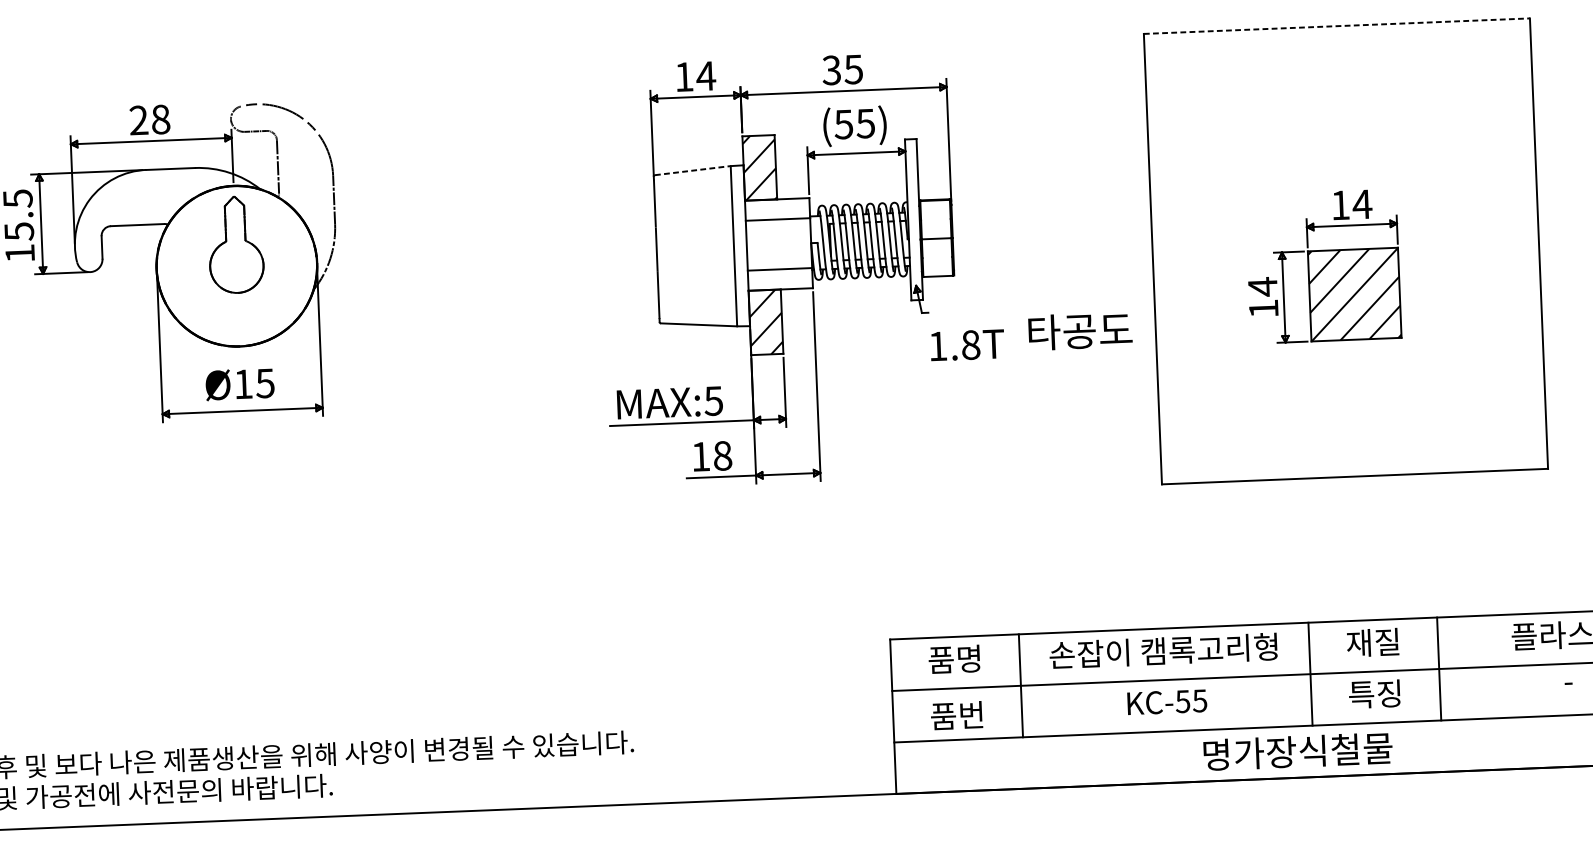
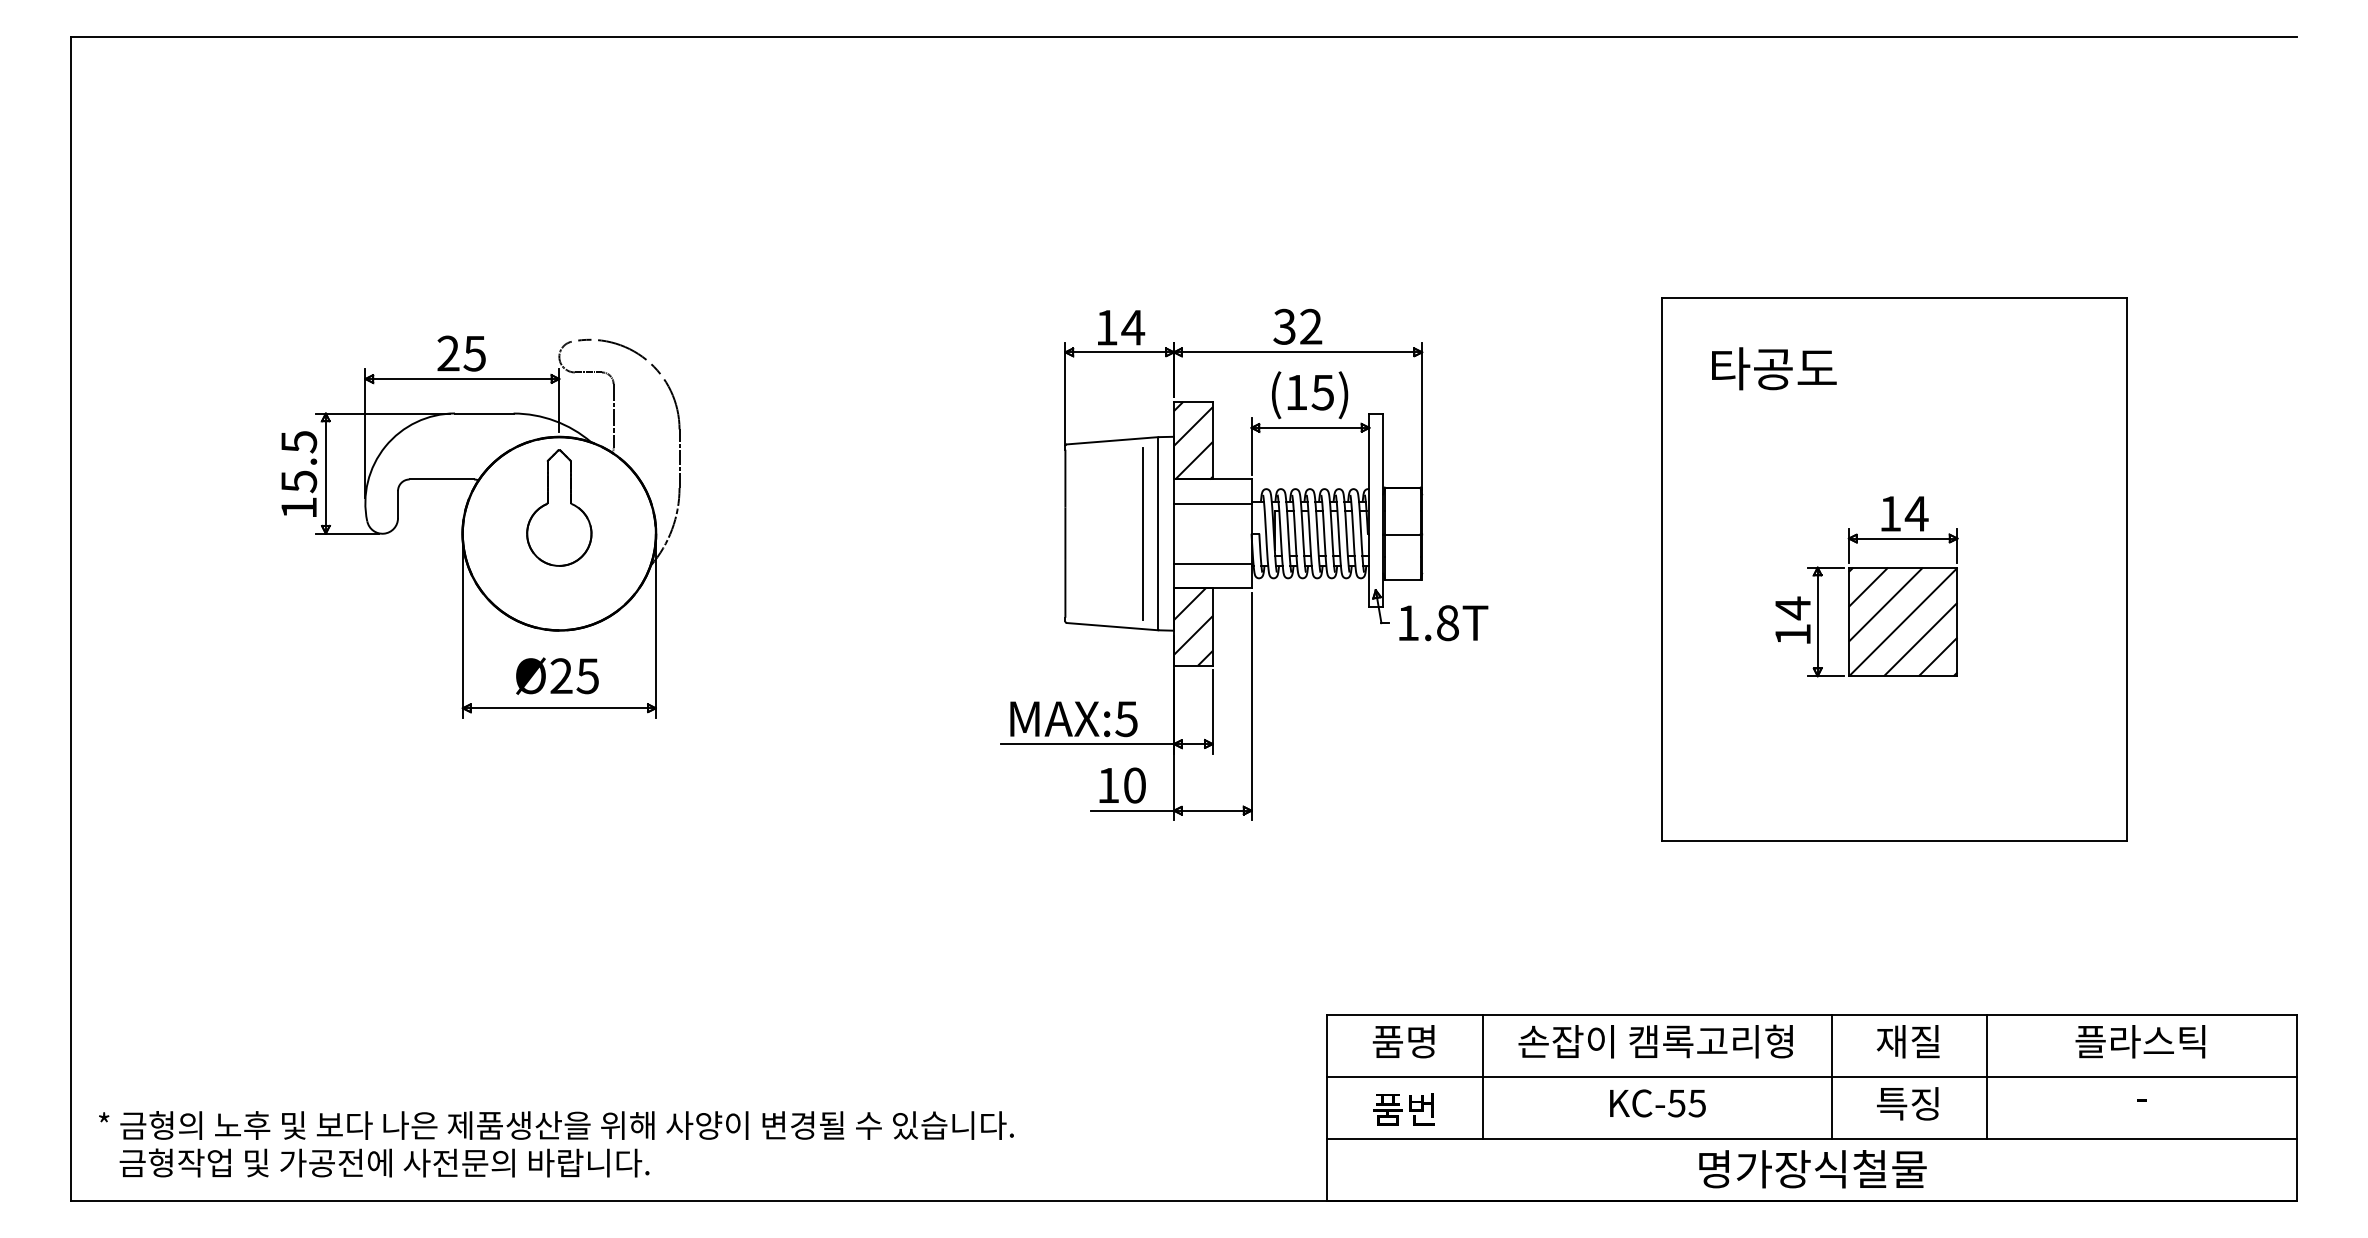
line: (1336, 26) -> (1894, 298), dashed -> solid
text: (853, 69) -> (1310, 326), 35 -> 32
text: (160, 119) -> (474, 353), 28 -> 25
text: (843, 124) -> (1296, 392), (55) -> (15)
line: (692, 170) -> (1112, 440), dashed -> solid
line: (720, 246) -> (1142, 533), added
text: (1080, 331) -> (1774, 368), moved
text: (967, 345) -> (1443, 623), moved
text: (243, 383) -> (561, 675), Ø15 -> Ø25
text: (722, 455) -> (1134, 785), 18 -> 10

